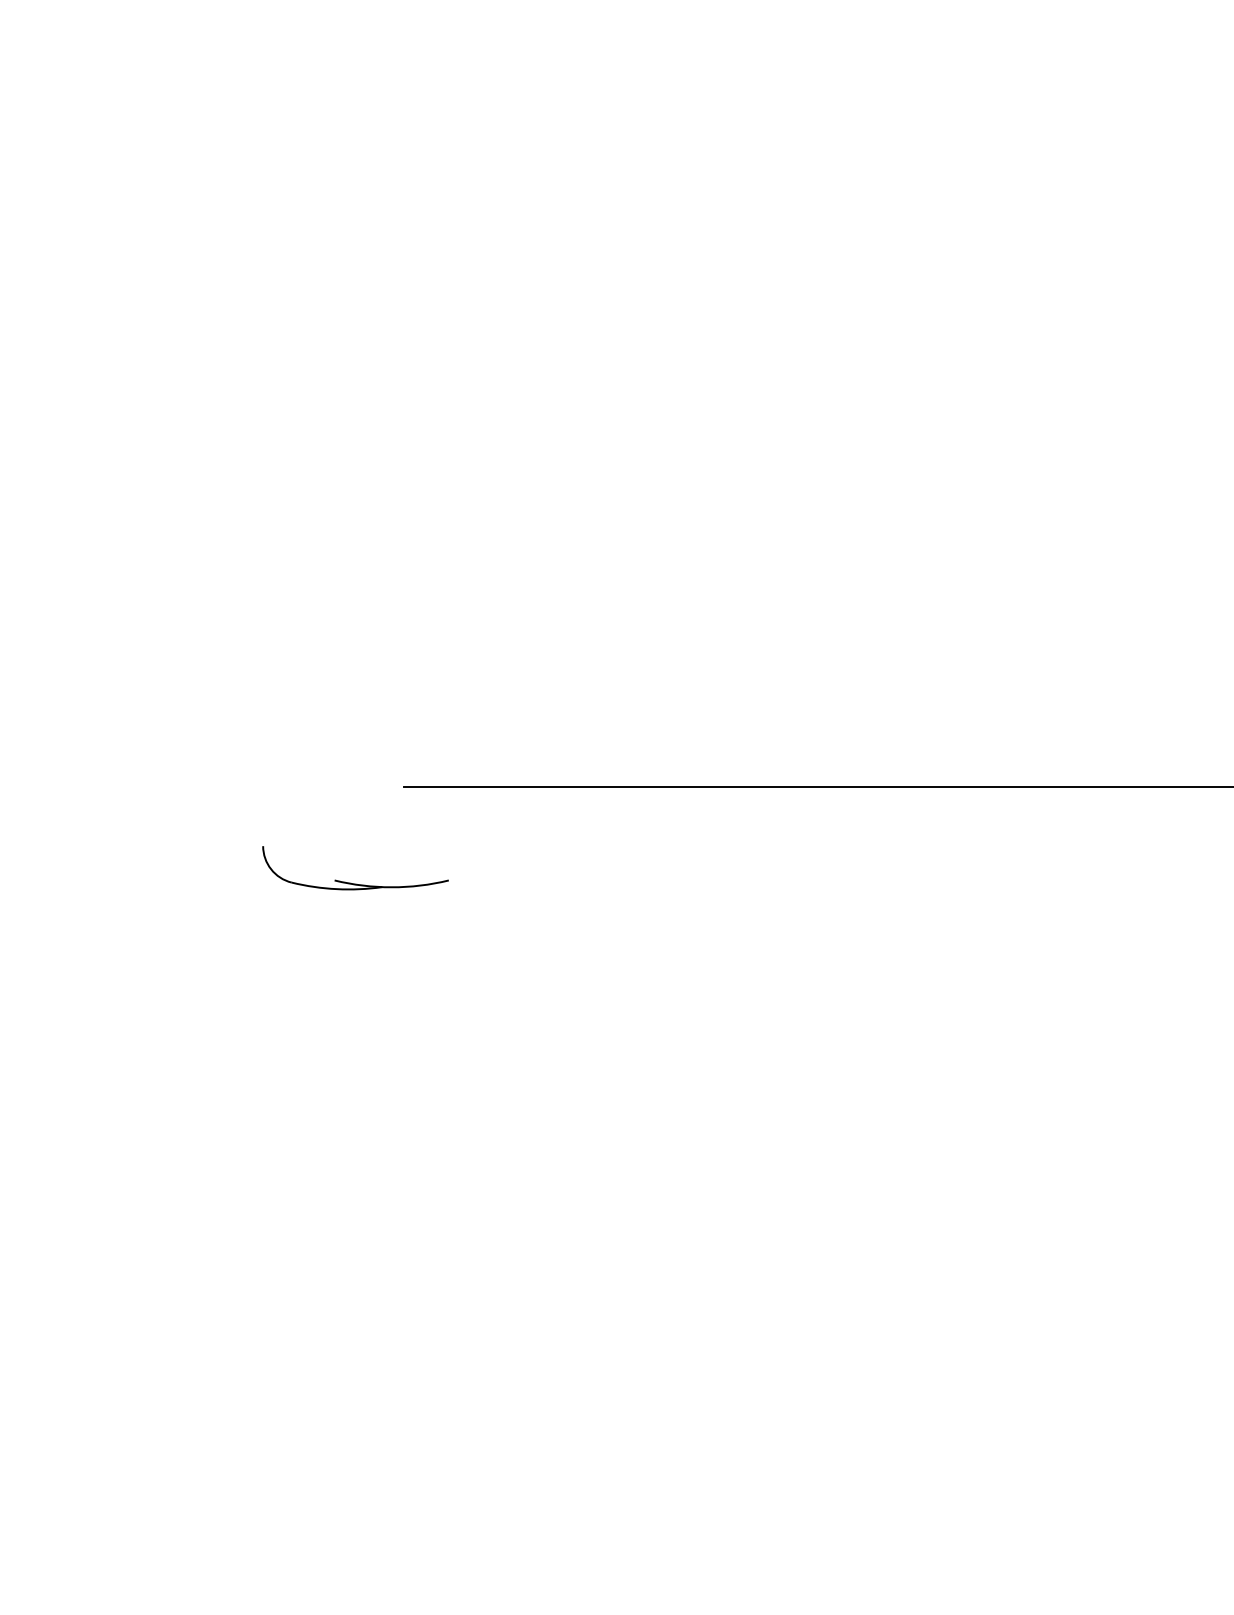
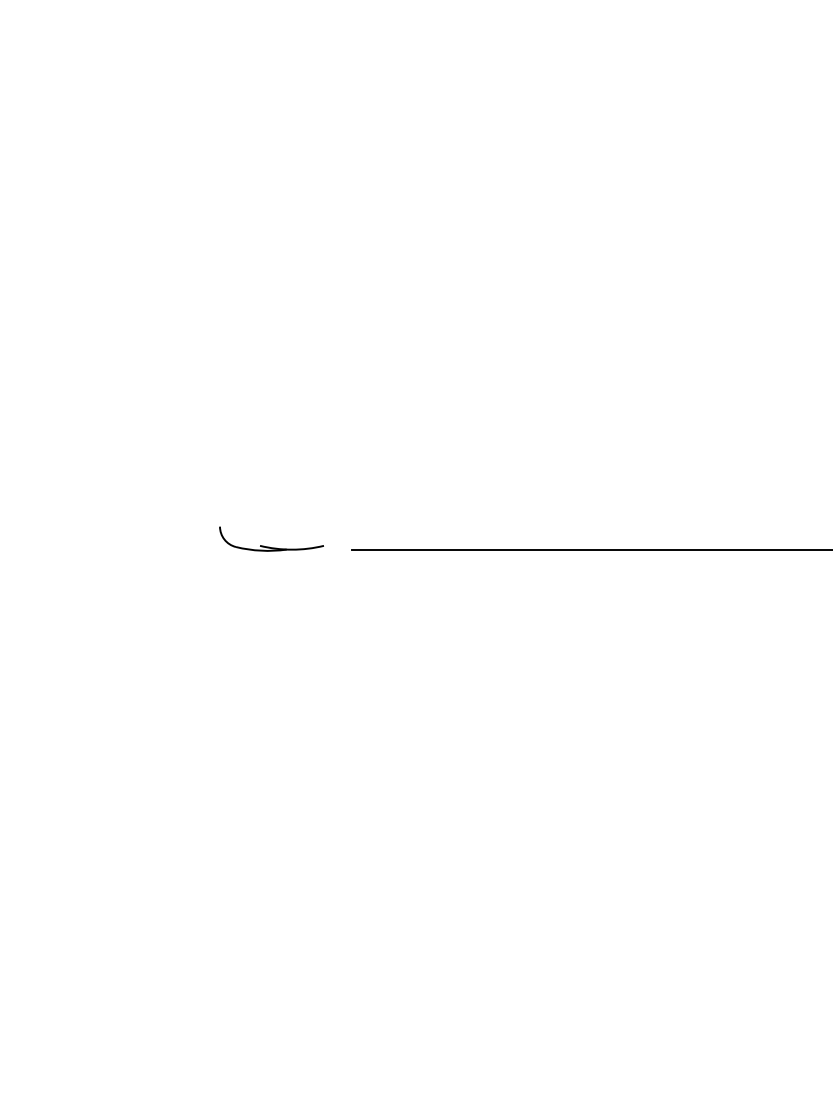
part: (351, 881) -> (269, 546), moved

